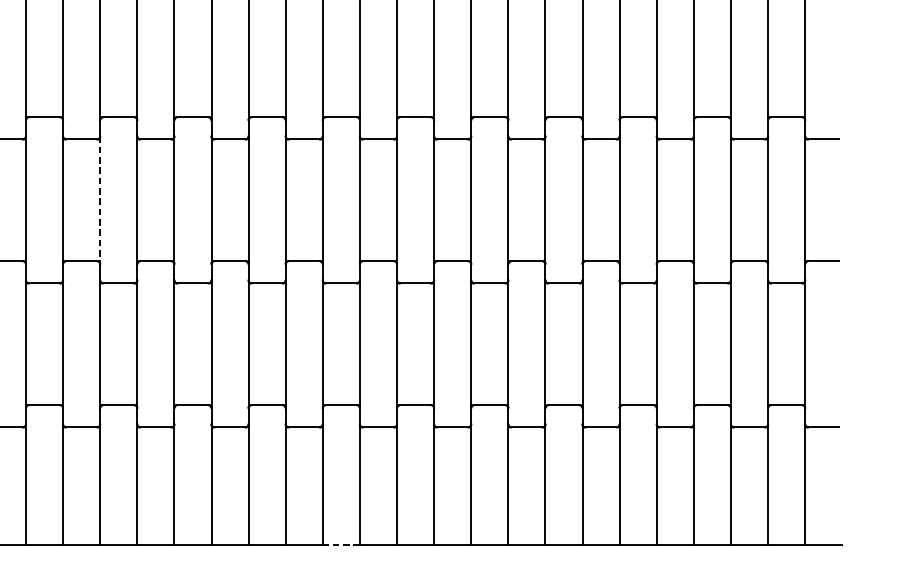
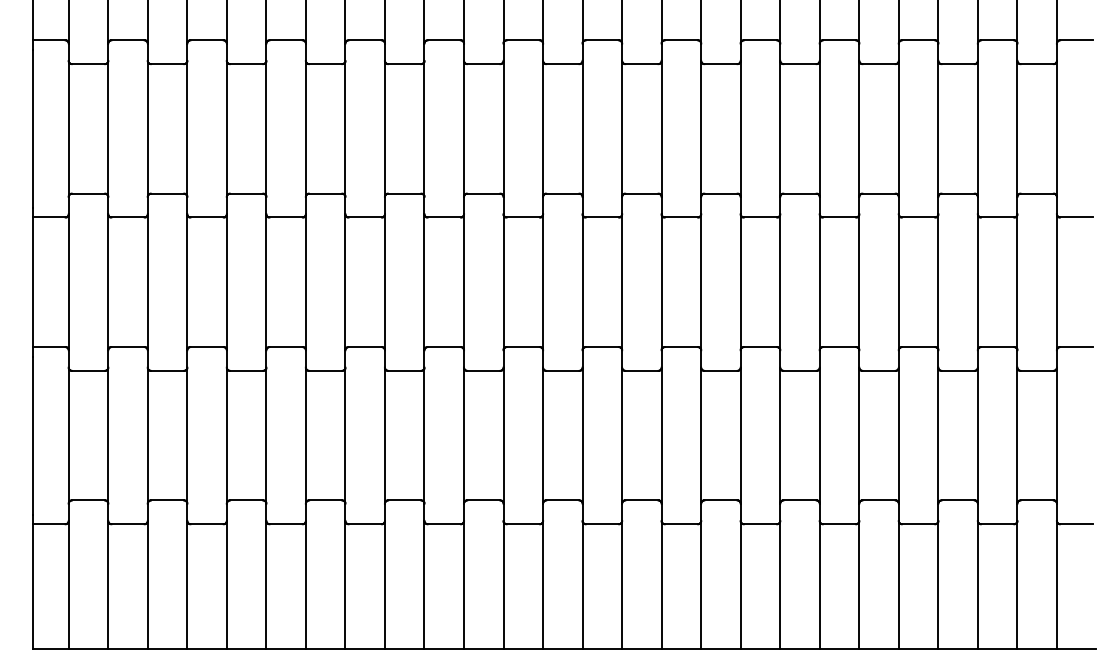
line: (99, 200) -> (305, 282), dashed -> solid
line: (341, 545) -> (562, 649), dashed -> solid

